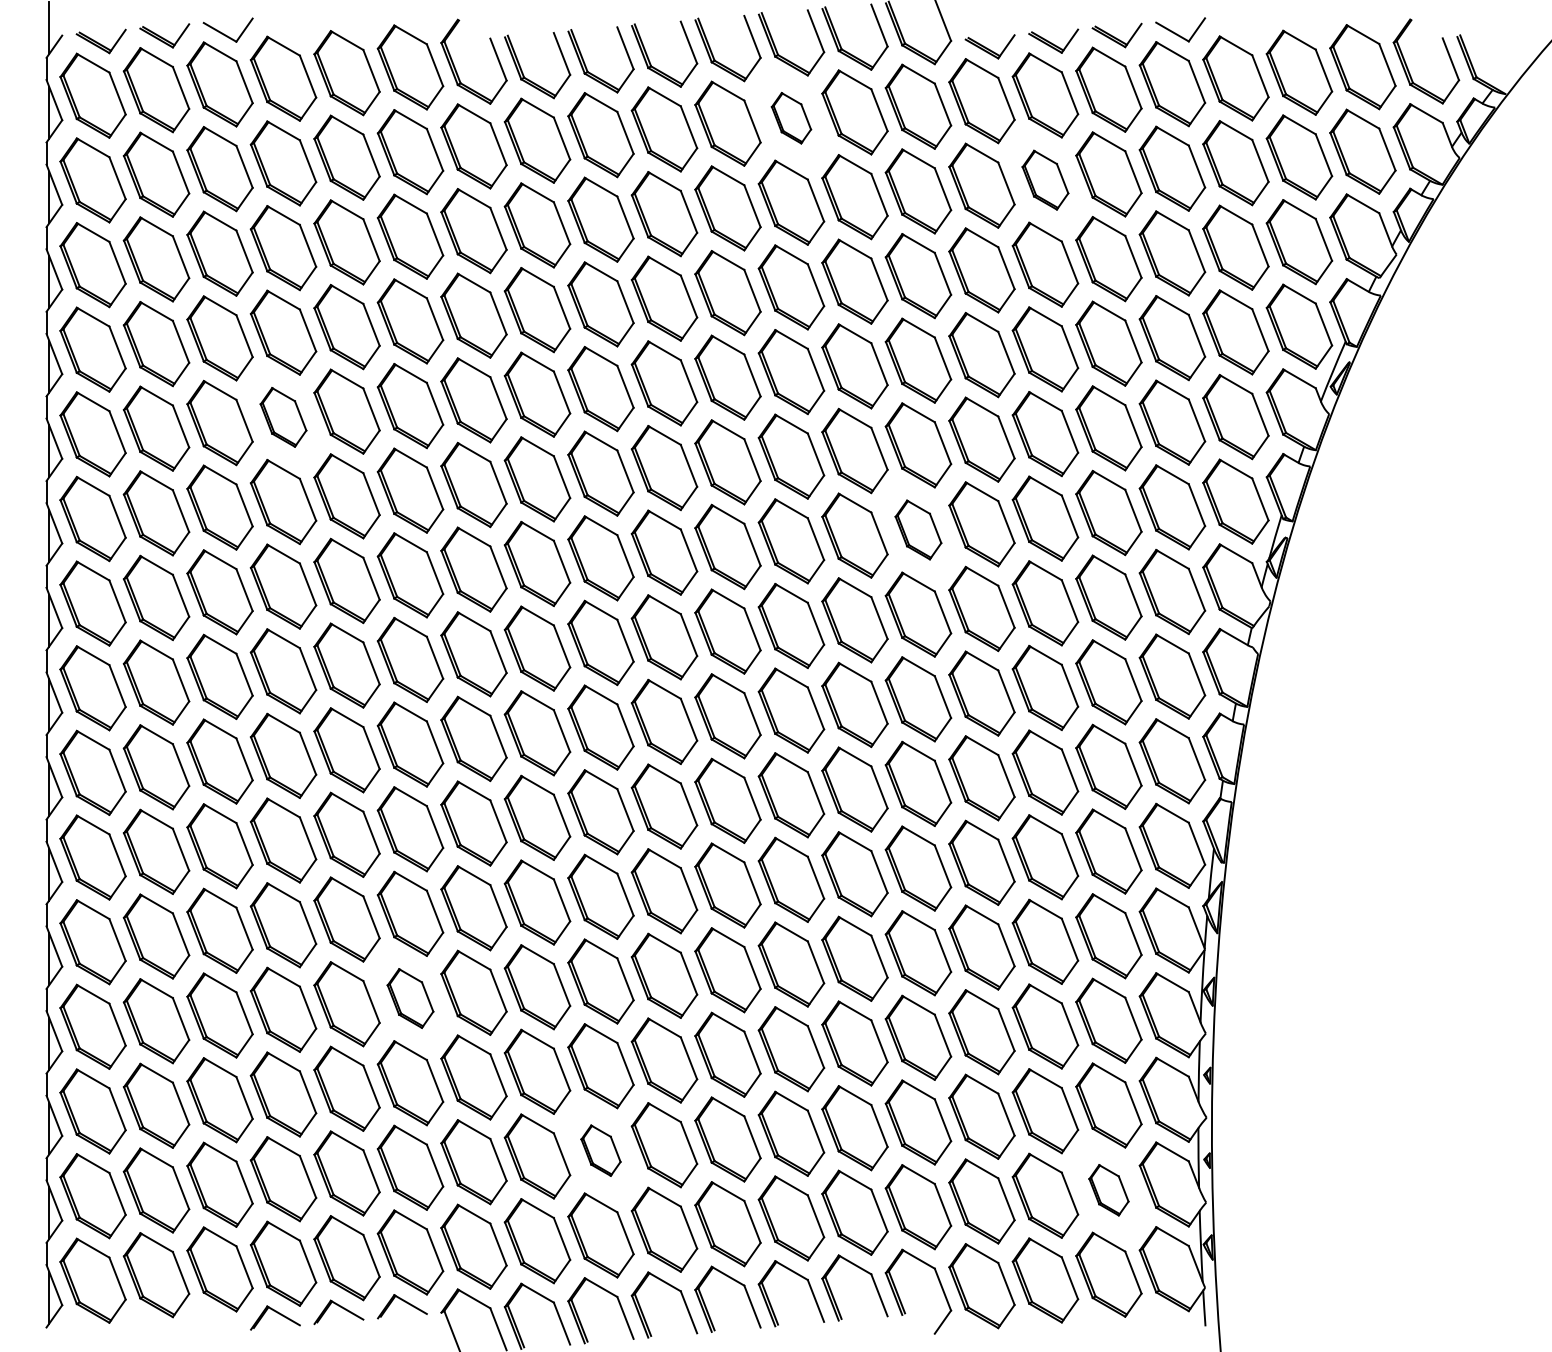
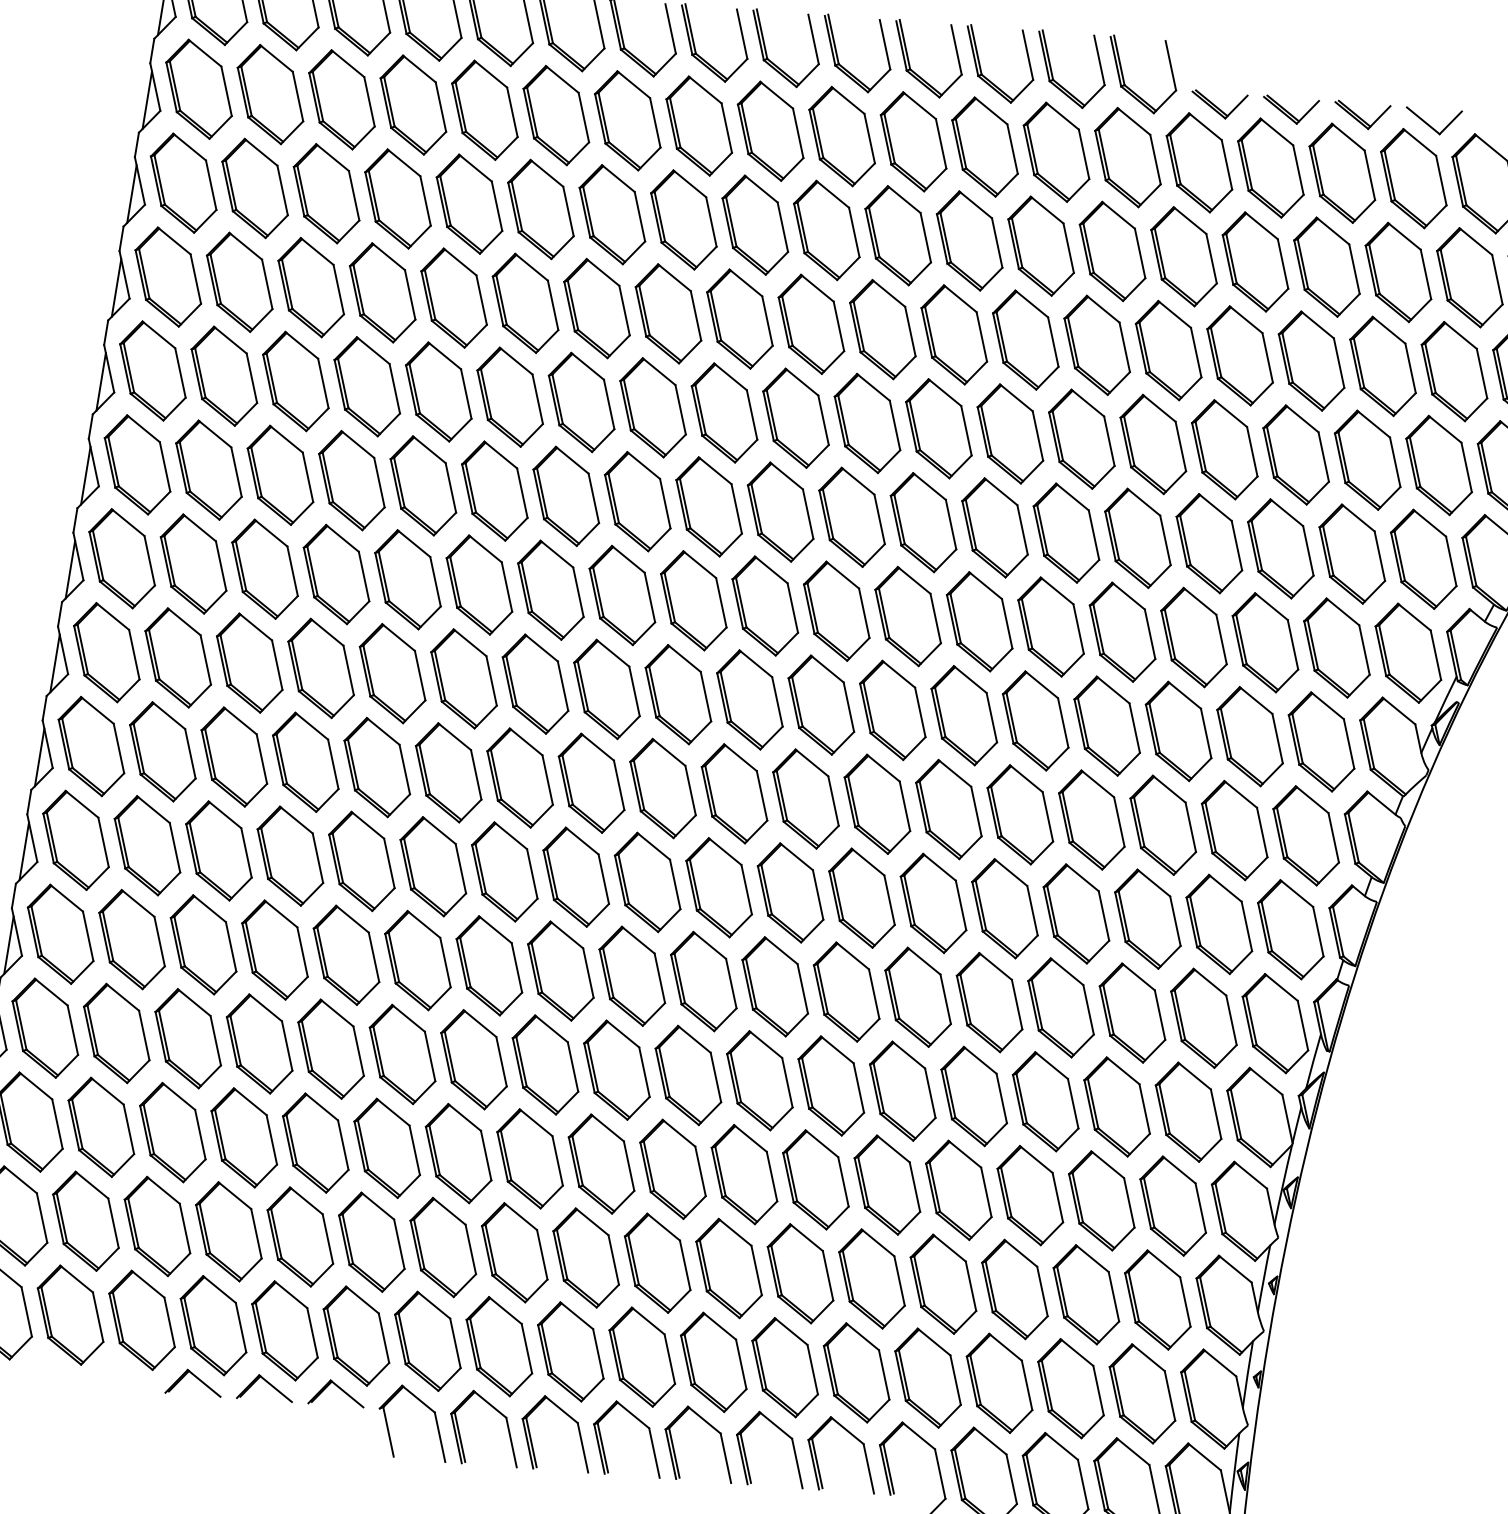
part: (791, 118) -> (984, 147), size x1.67
part: (1045, 180) -> (1255, 262), size x1.43
part: (283, 417) -> (367, 386), size x1.43
part: (918, 529) -> (1051, 626), size x1.43
part: (410, 998) -> (402, 1054), size x1.43
part: (600, 1150) -> (585, 1257), size x1.67
part: (1108, 1190) -> (1141, 1394), size x1.67

